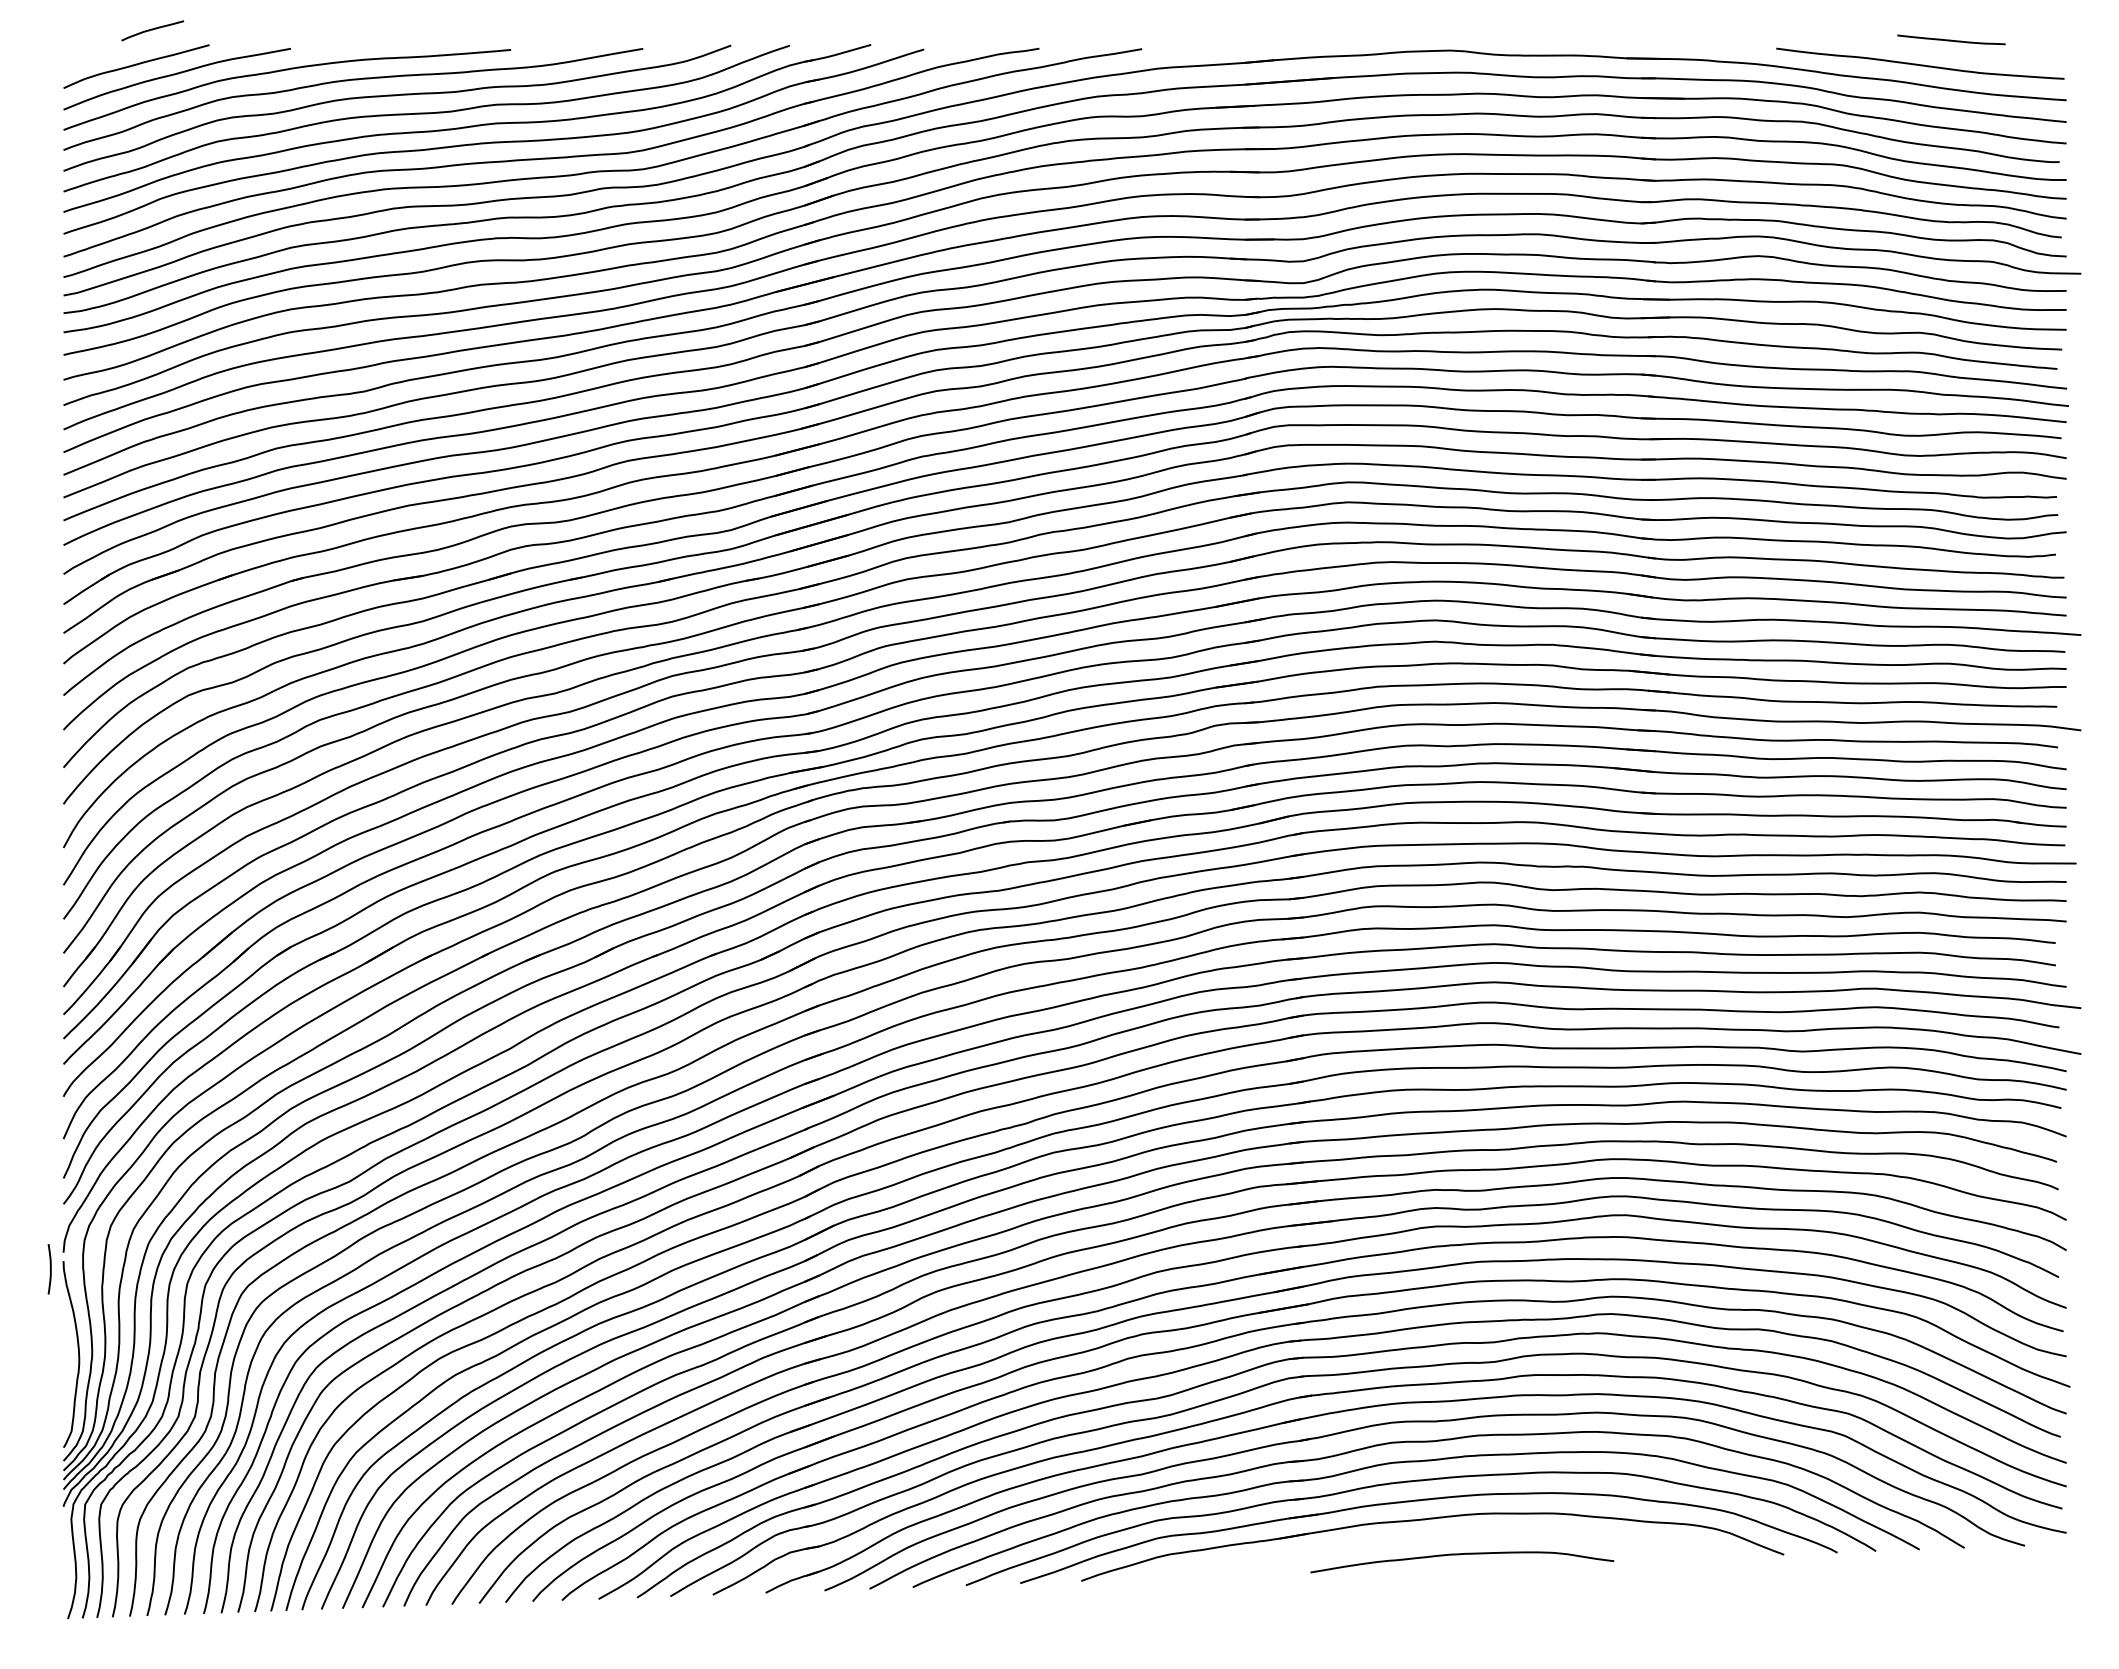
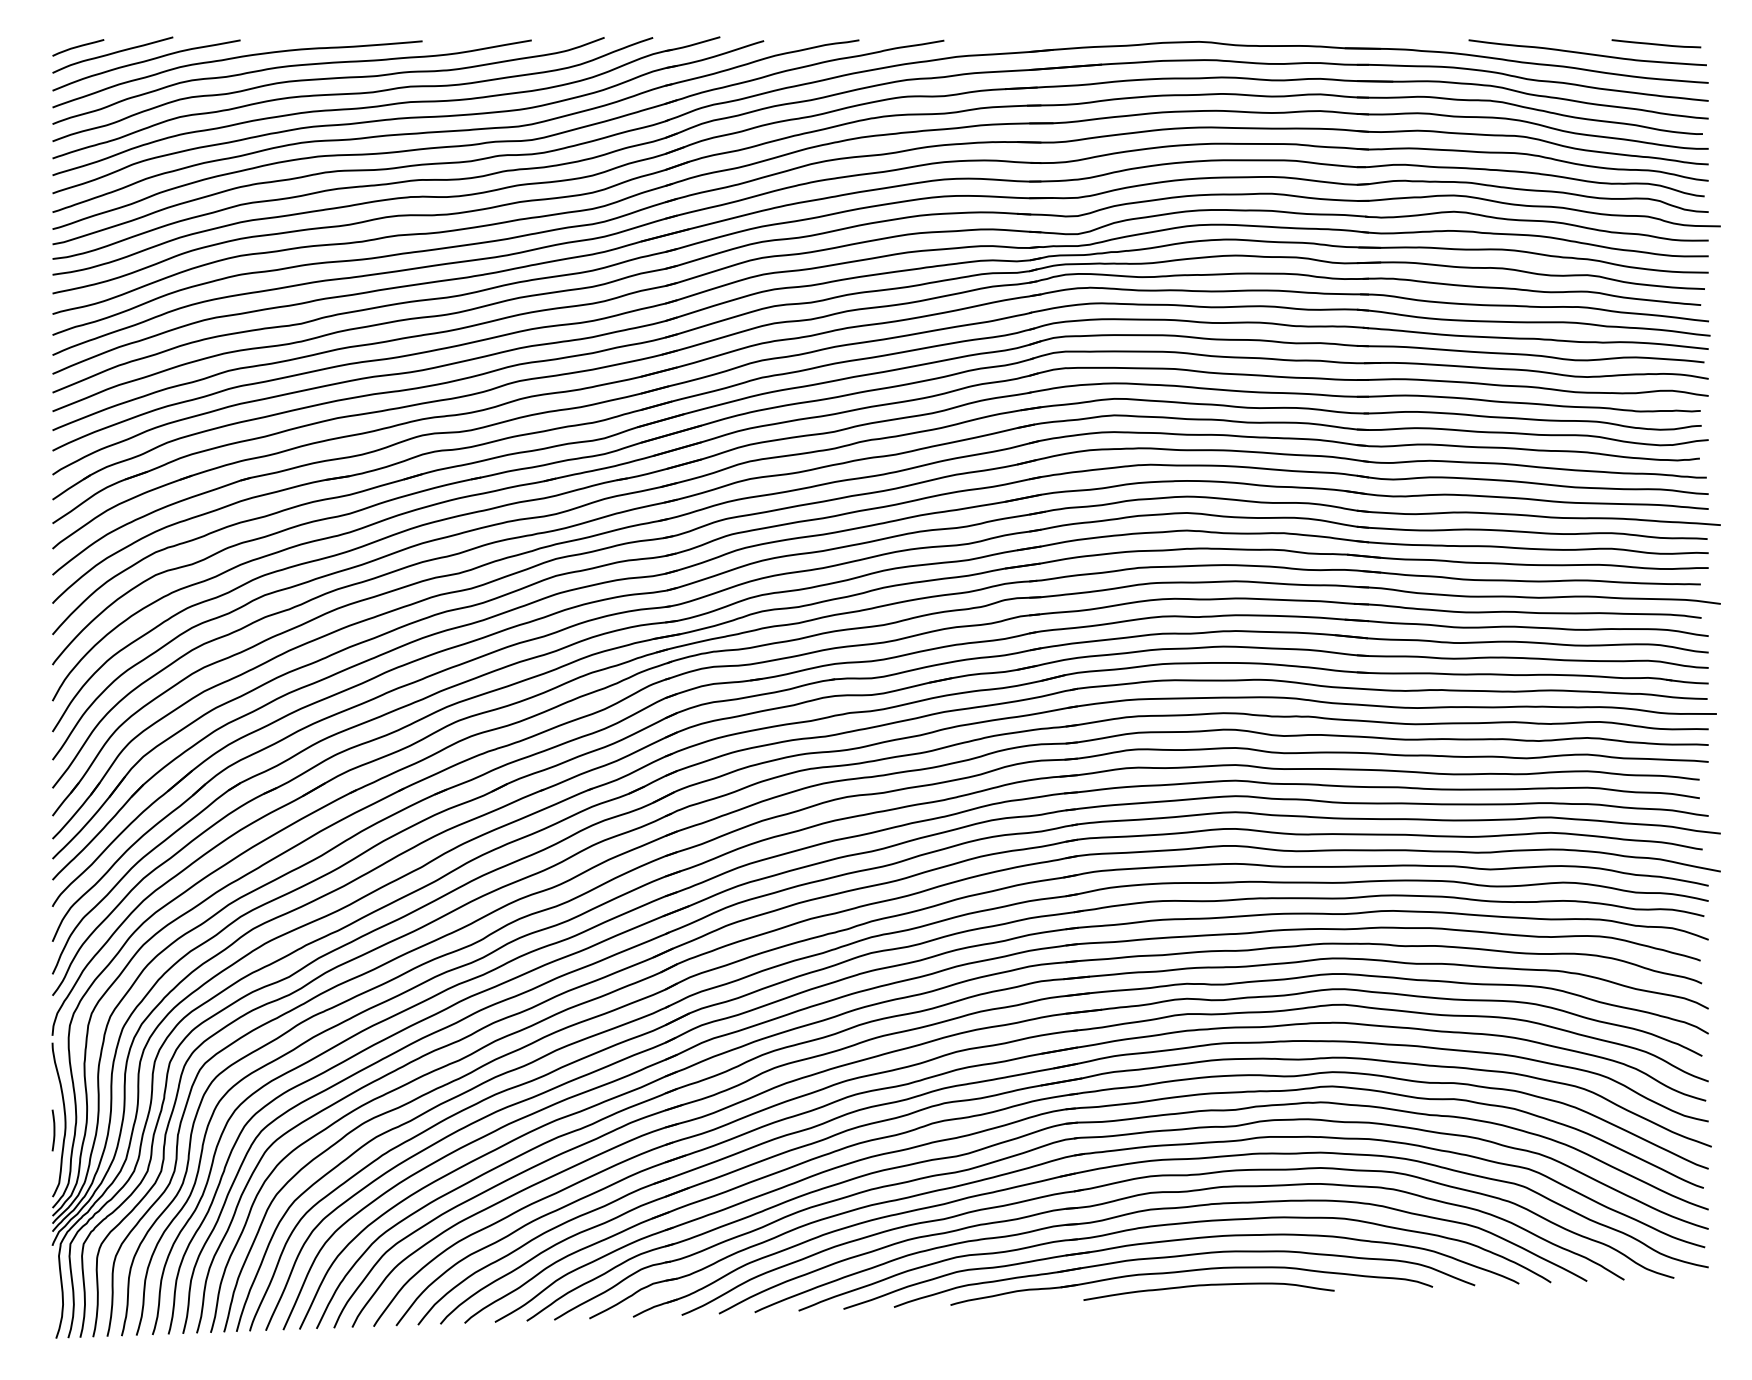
curve: (152, 30) -> (78, 47), moved
line: (1951, 39) -> (1656, 43), moved
curve: (50, 1269) -> (54, 1130), moved
part: (1441, 1537) -> (1191, 1271), added

